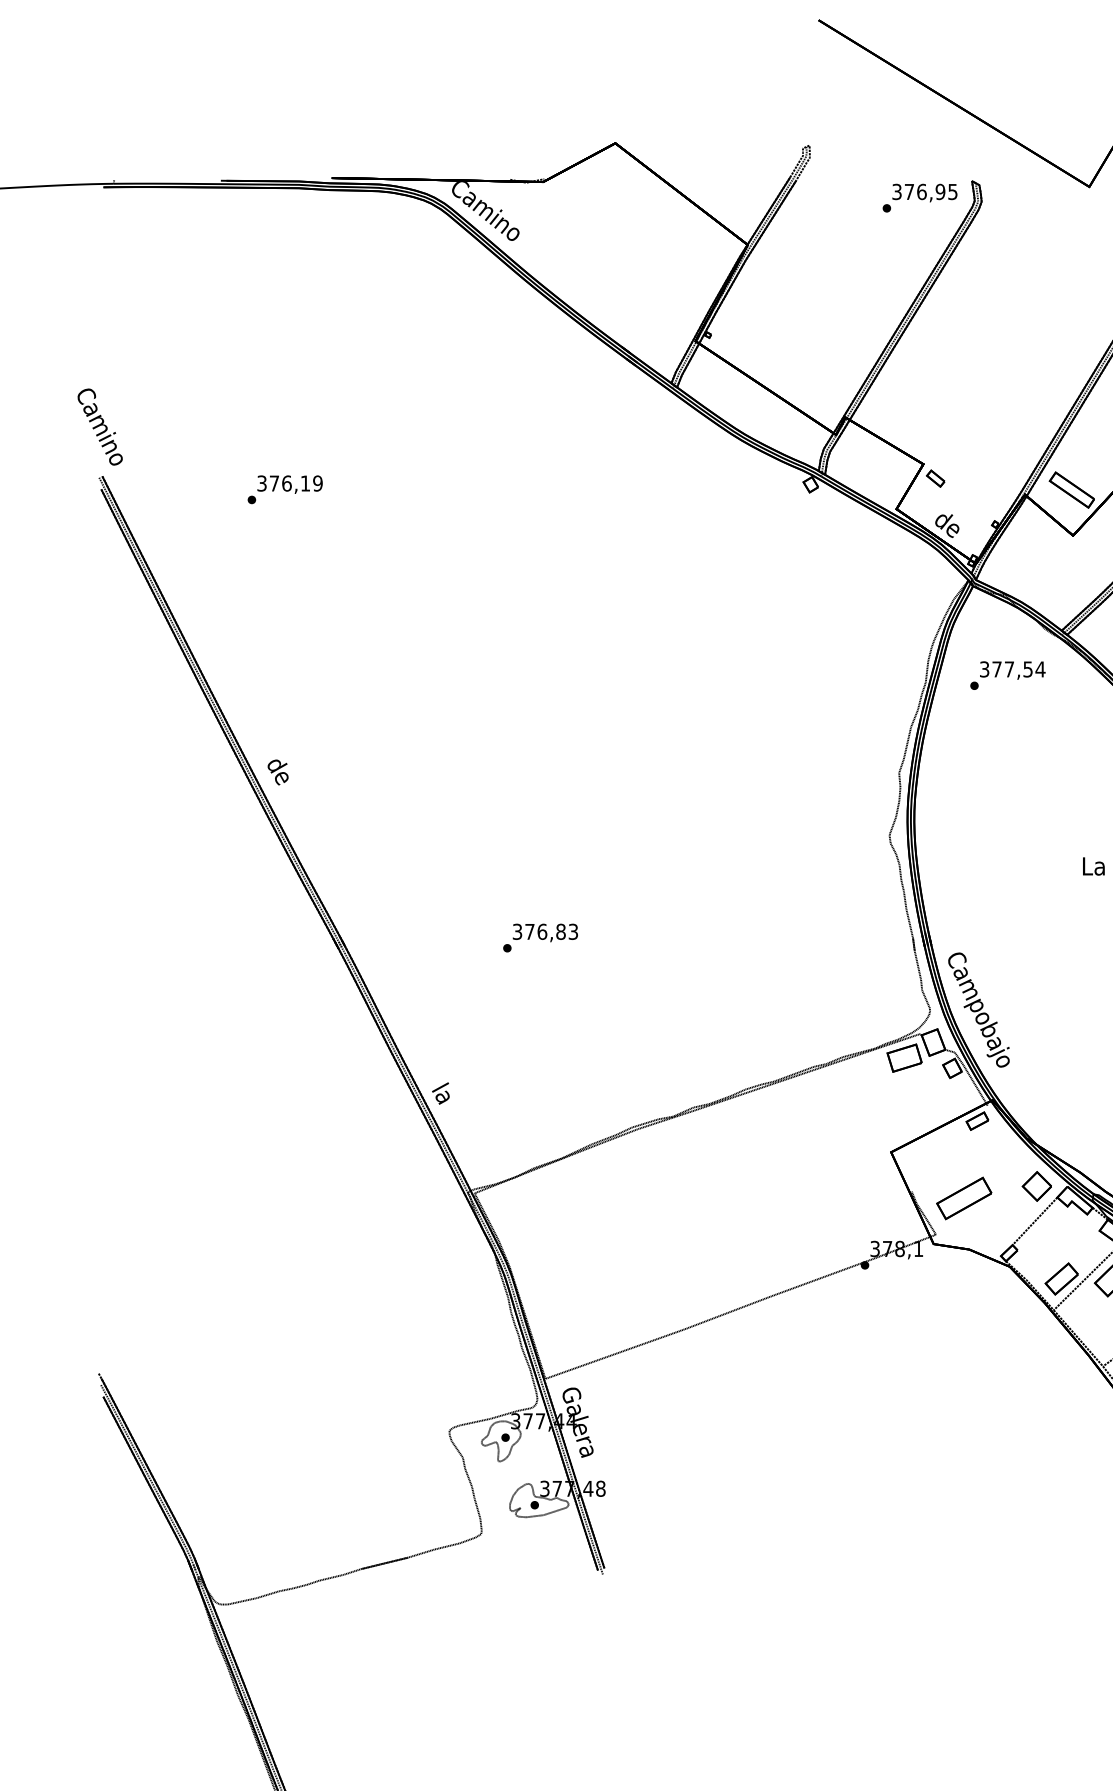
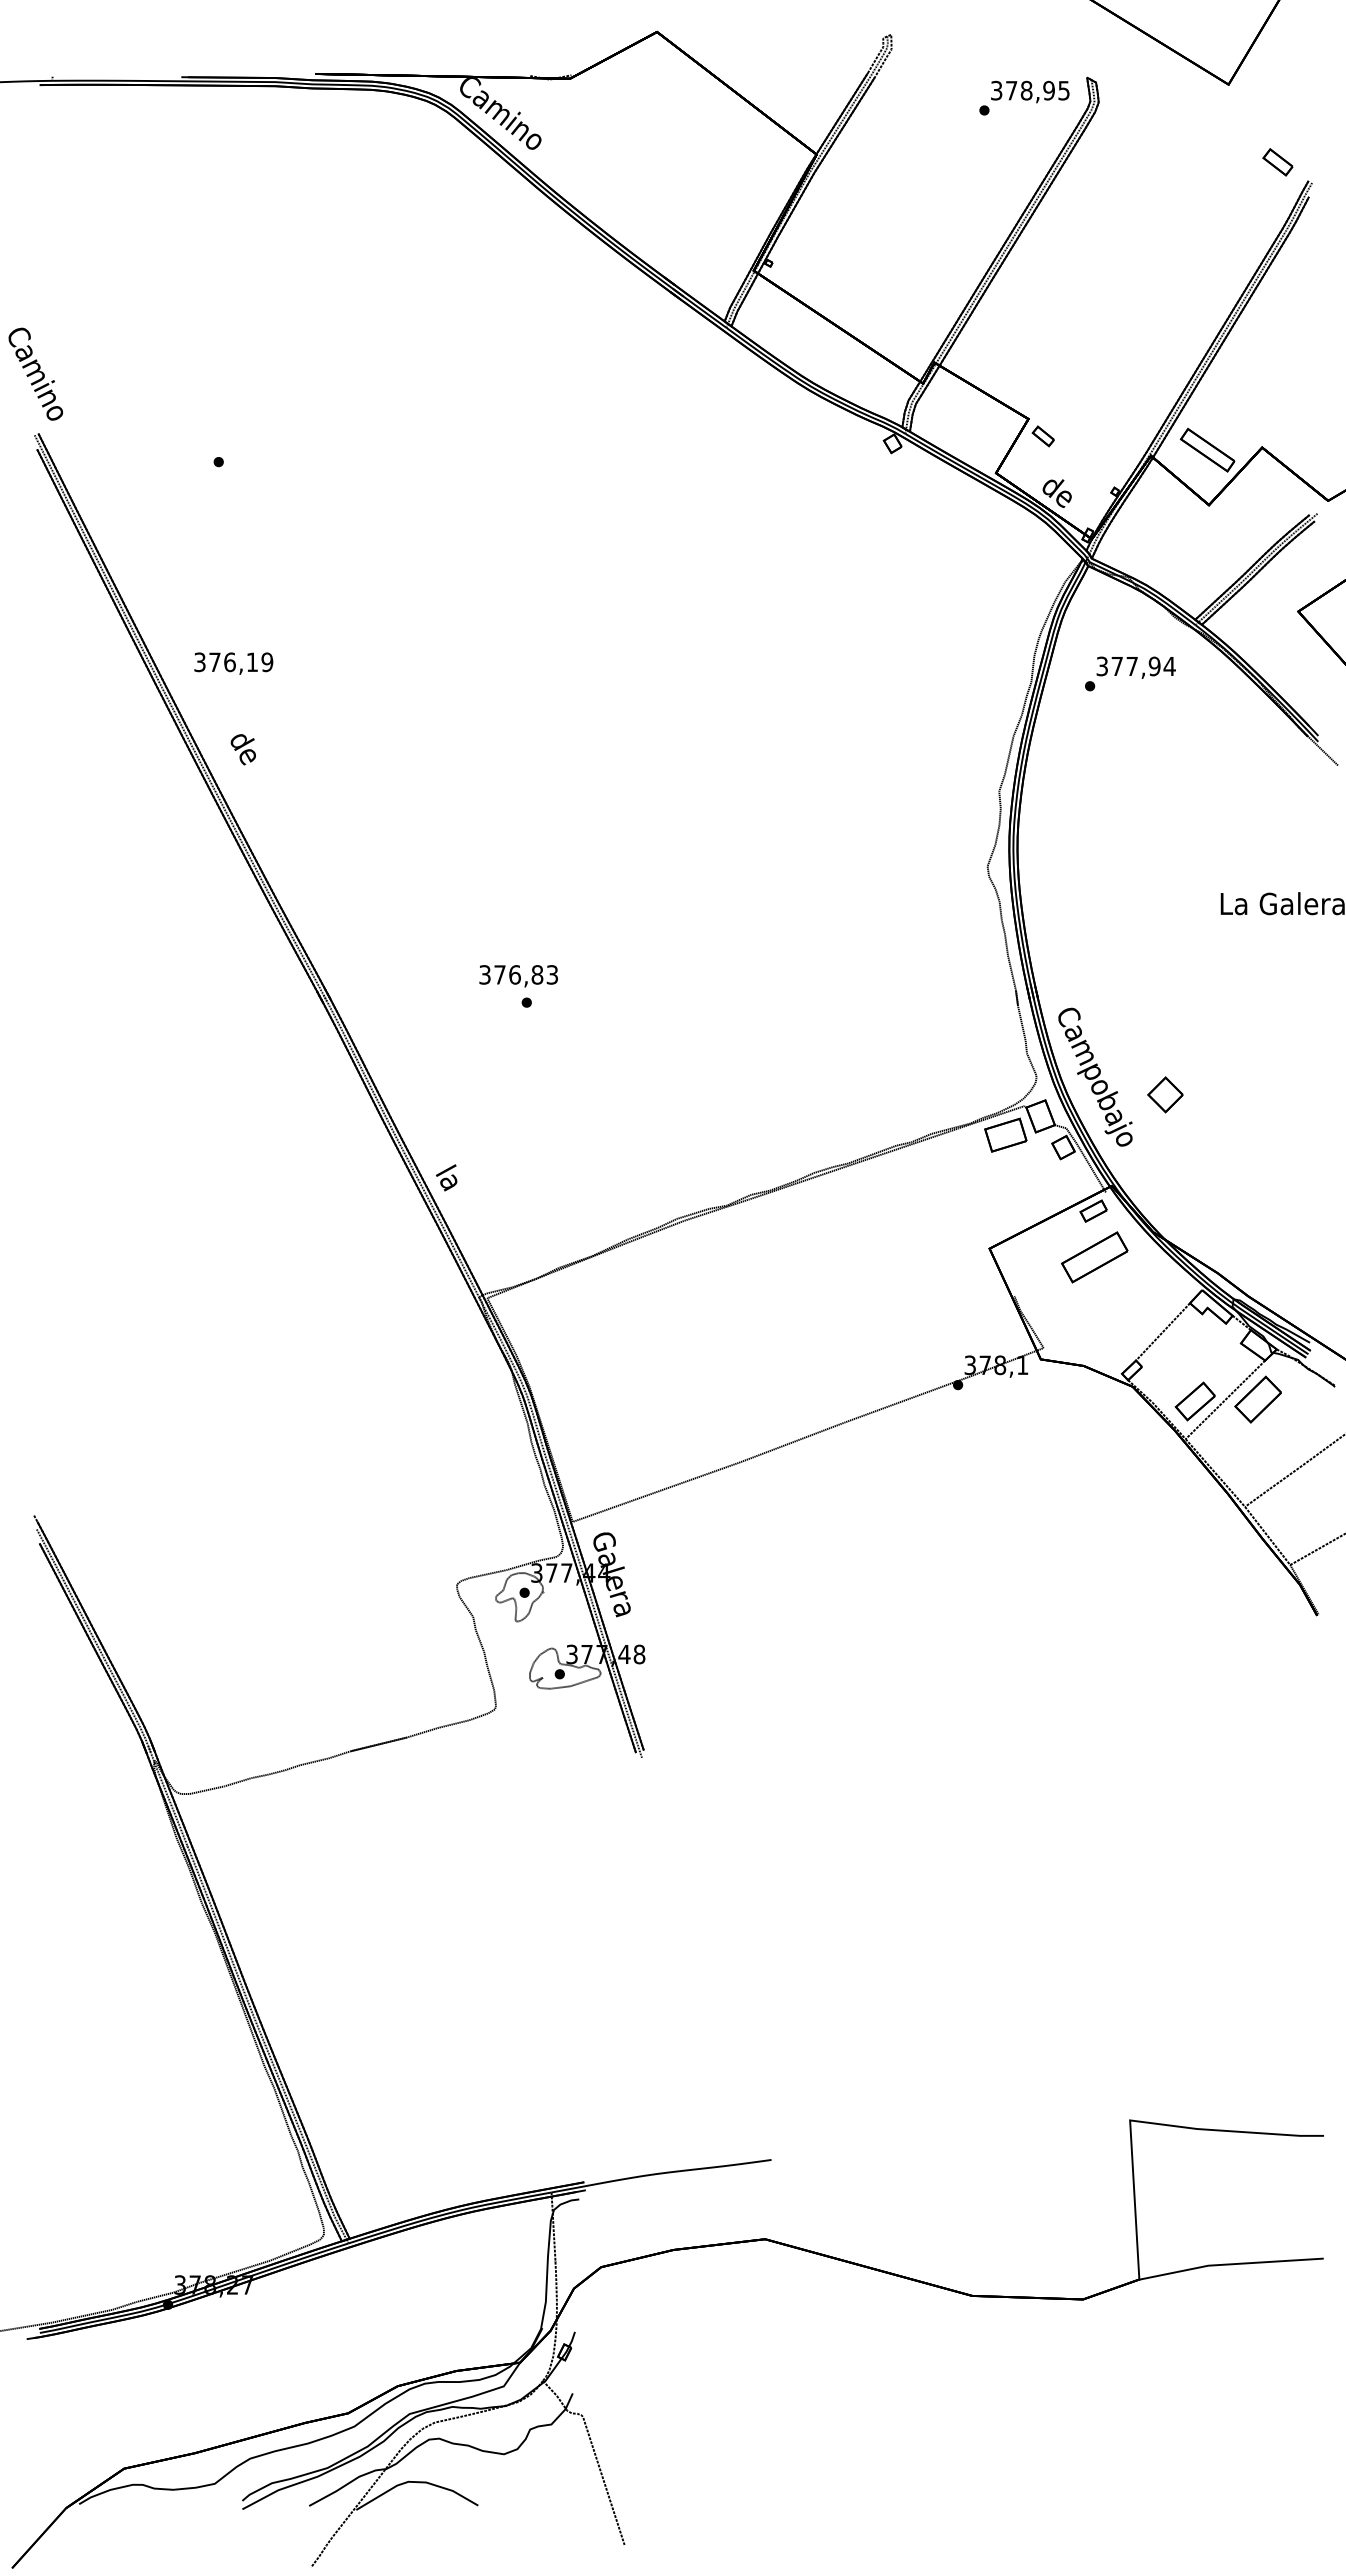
text: (921, 191) -> (1026, 90), 376,95 -> 378,95
text: (289, 484) -> (233, 663), moved
text: (1027, 668) -> (1154, 665), 377,54 -> 377,94
text: (277, 772) -> (242, 749), moved
text: (545, 933) -> (518, 976), moved
part: (1037, 1186) -> (1165, 1094), moved
part: (964, 1198) -> (1094, 1257), moved

